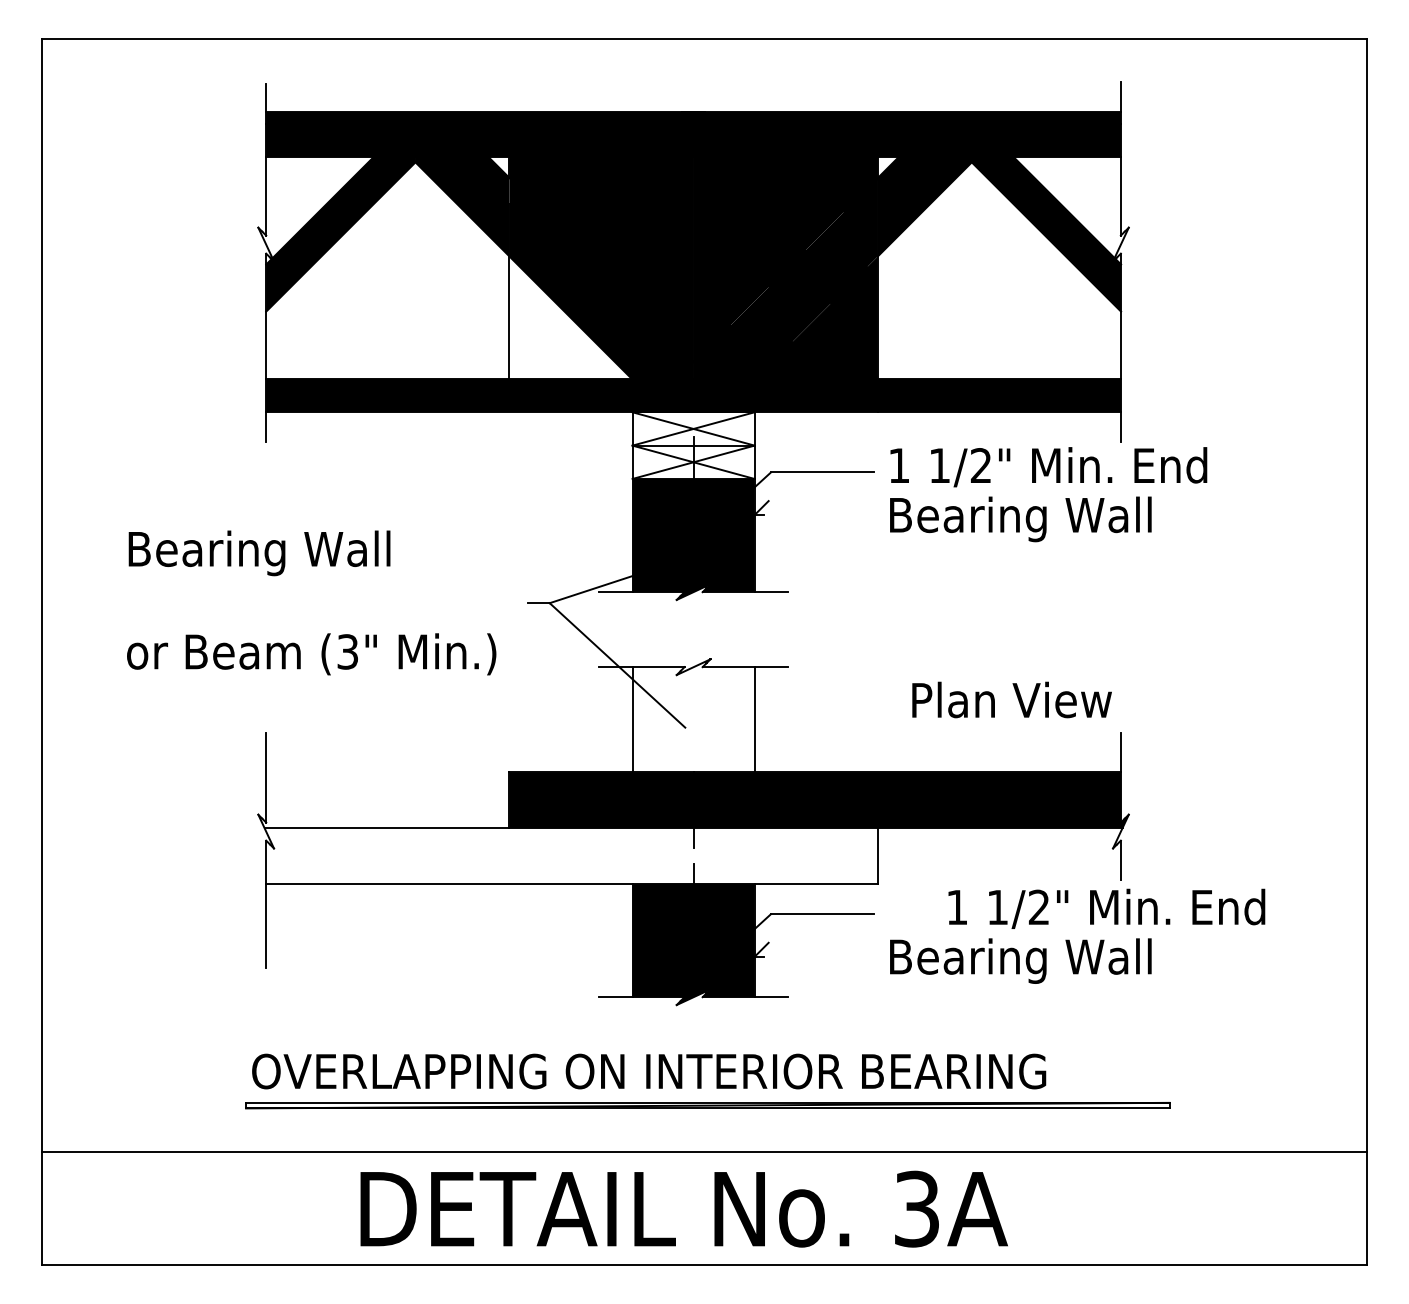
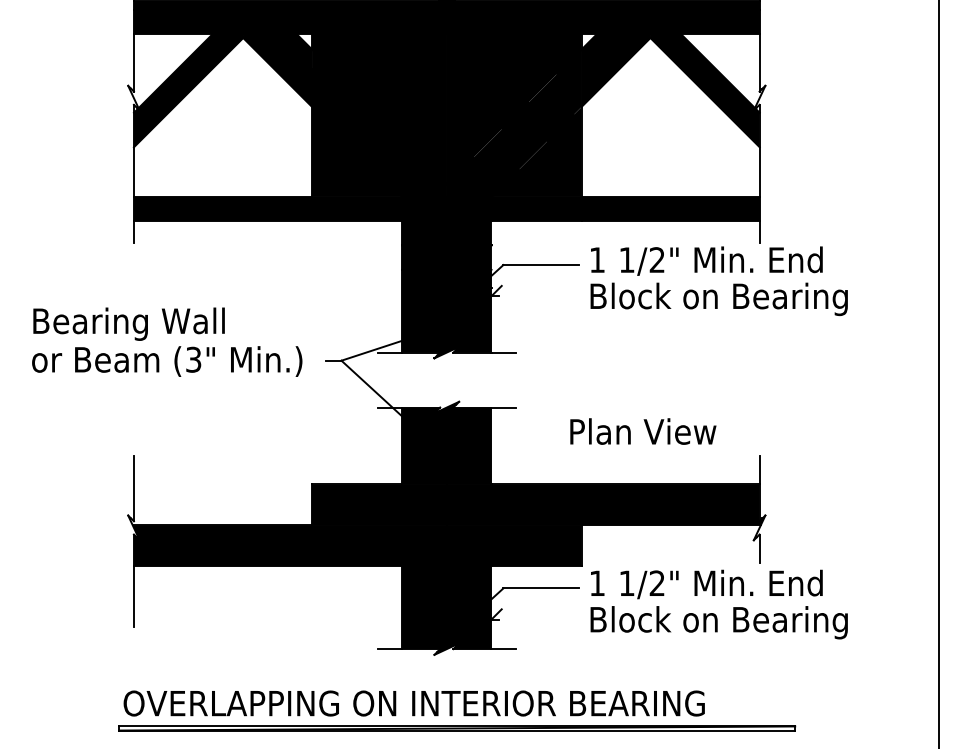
fill: (570, 317) -> (356, 151), added
fill: (693, 445) -> (446, 245), added
text: (1079, 519) -> (729, 299), Bearing Wall -> Block on Bearing
text: (311, 654) -> (167, 361), moved
text: (1011, 699) -> (642, 431), moved
fill: (693, 715) -> (446, 442), added
fill: (570, 855) -> (356, 545), added
text: (1106, 908) -> (706, 584), moved
text: (1079, 960) -> (729, 622), Bearing Wall -> Block on Bearing

